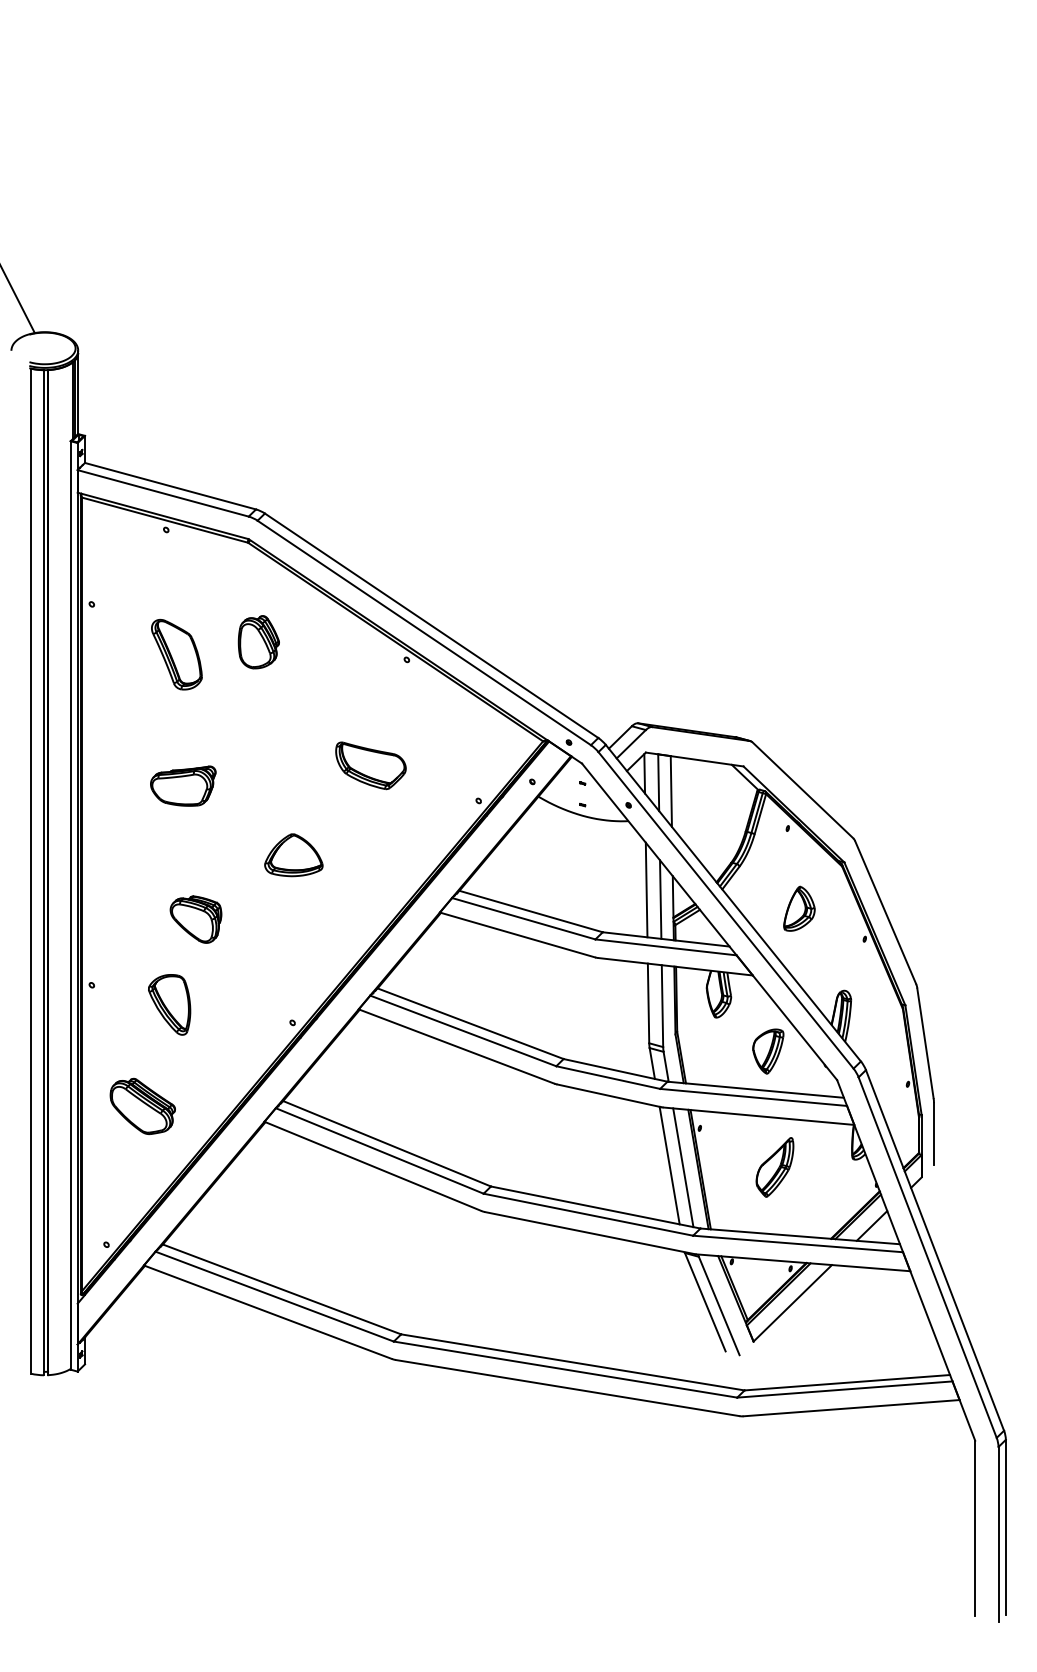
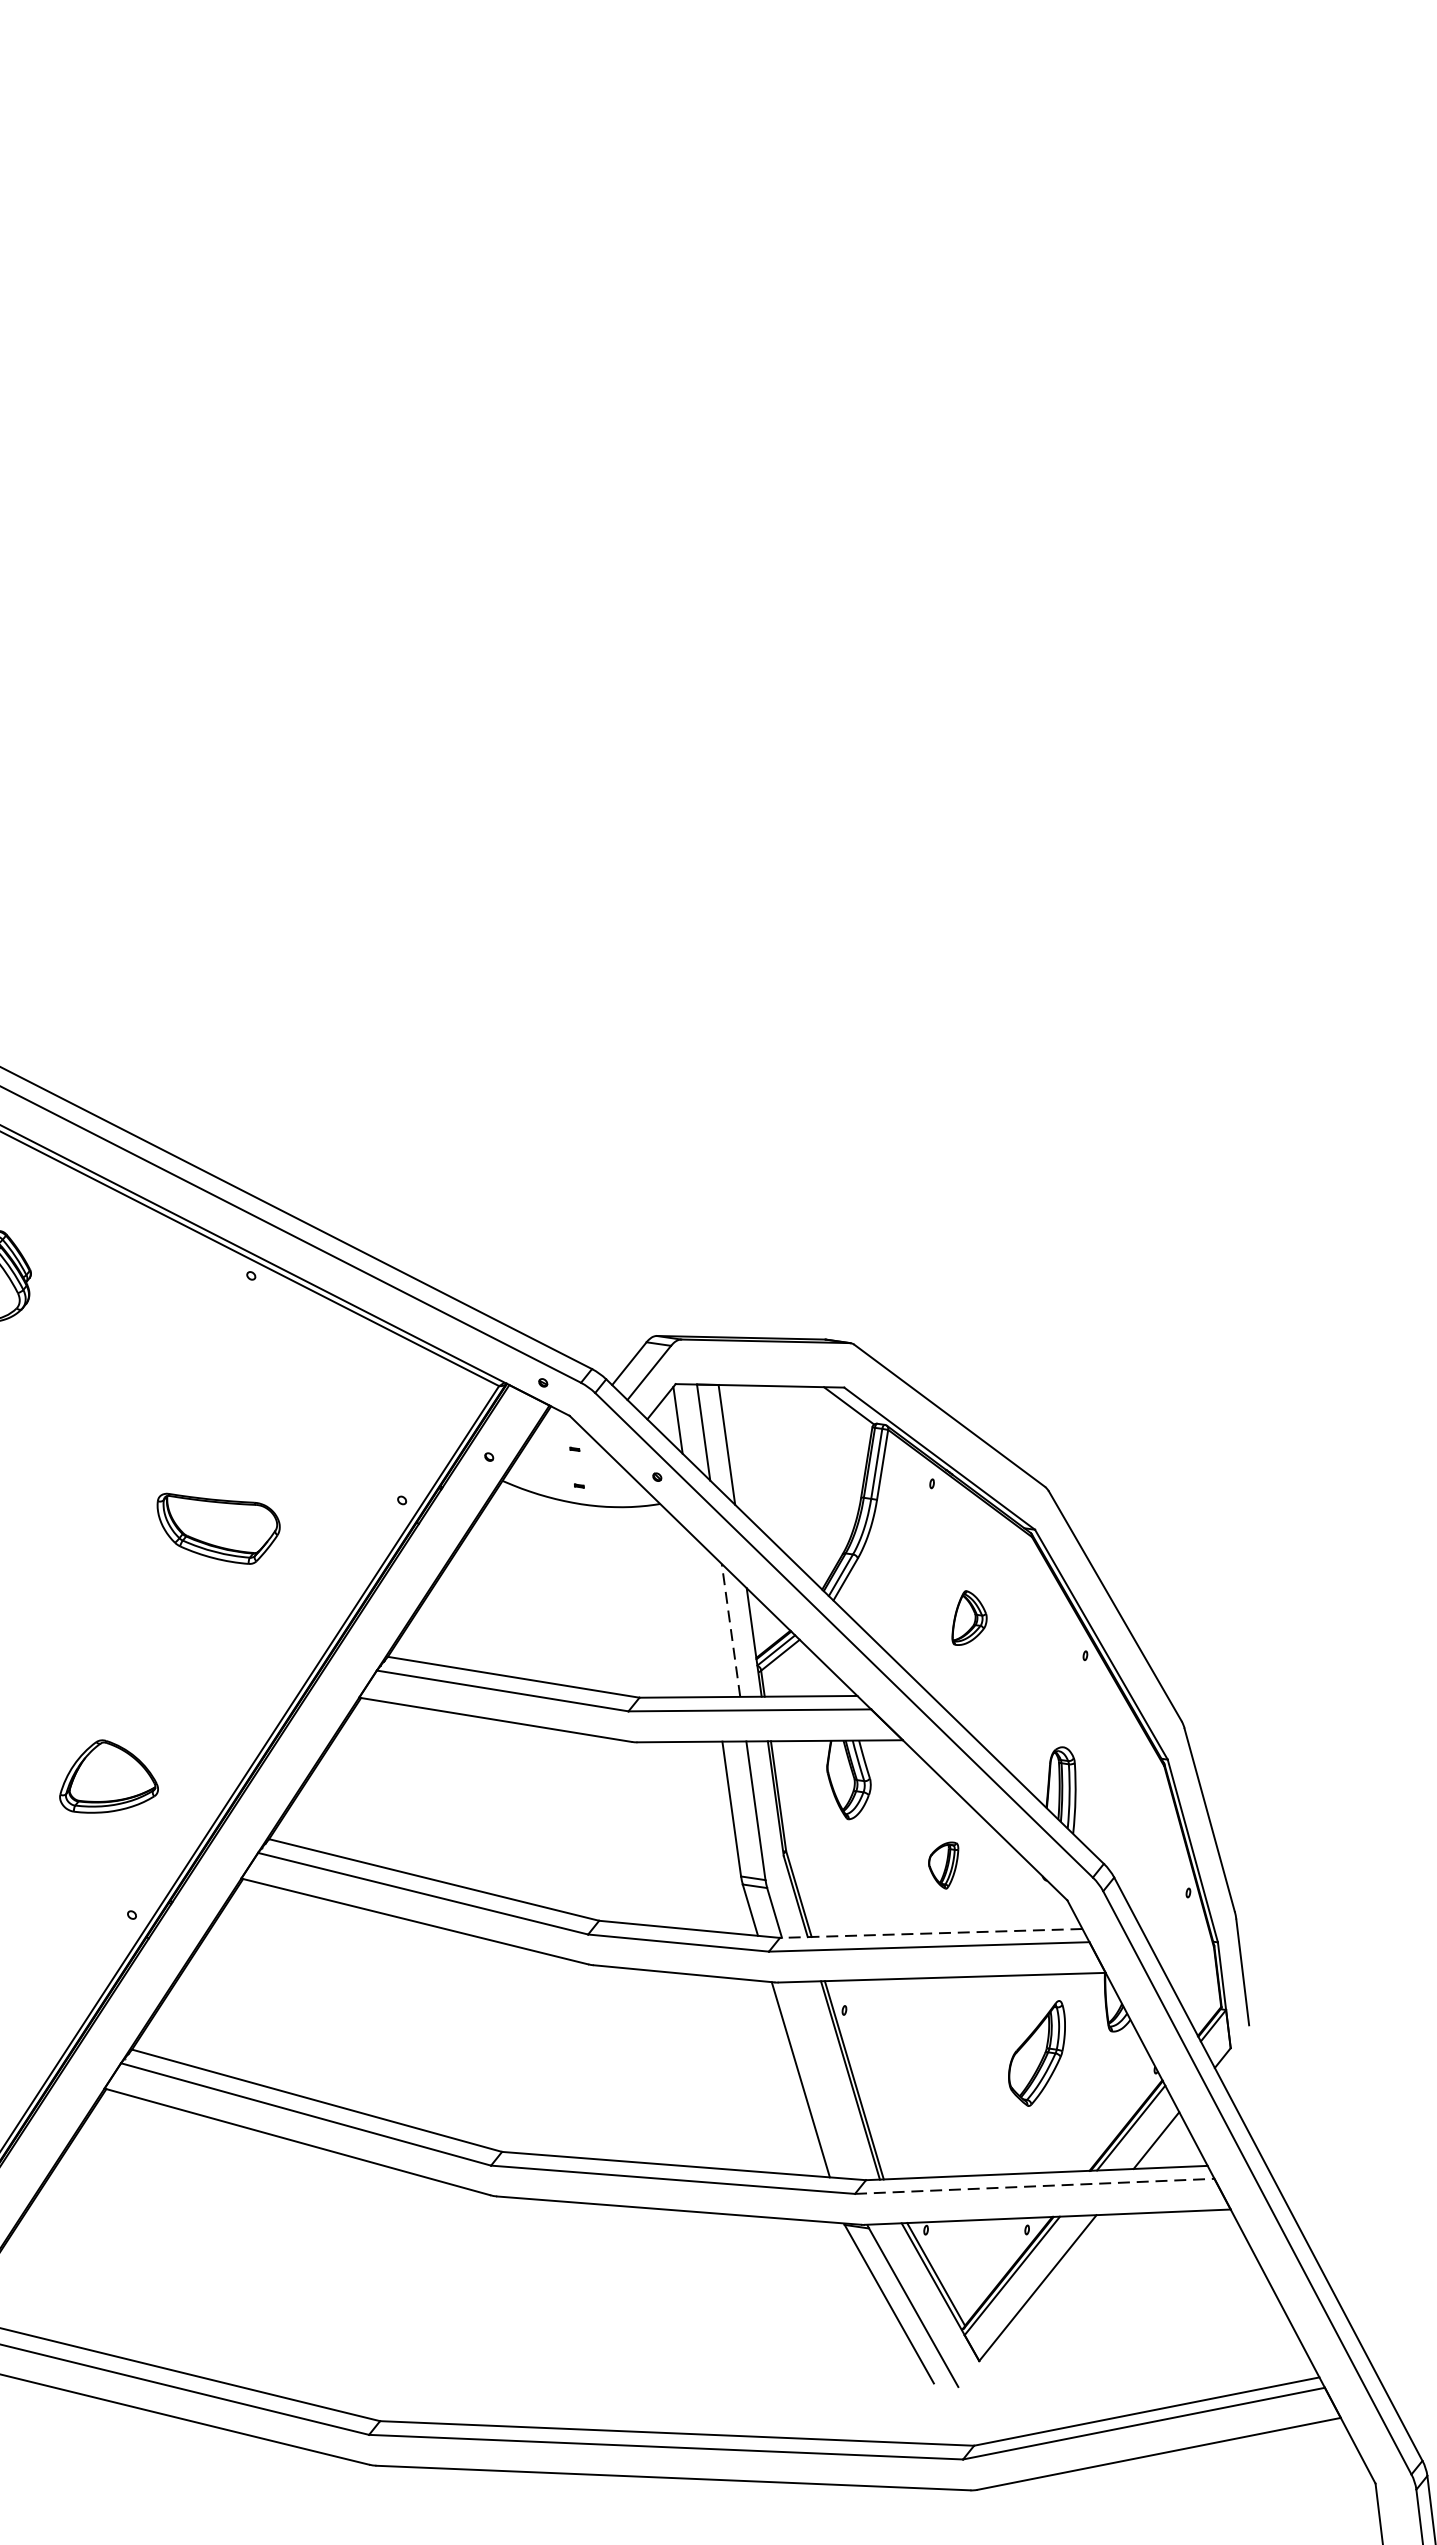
part: (370, 765) -> (219, 1526), moved
part: (293, 855) -> (106, 1776), moved
line: (646, 889) -> (704, 1616), removed
line: (660, 899) -> (730, 1630), solid -> dashed
part: (799, 908) -> (968, 1617), size x0.7
part: (768, 1051) -> (945, 1865), size x0.6
line: (755, 1089) -> (930, 1933), solid -> dashed
line: (683, 1167) -> (824, 2080), removed
part: (774, 1167) -> (1036, 2054), moved
line: (798, 1244) -> (1035, 2187), solid -> dashed

